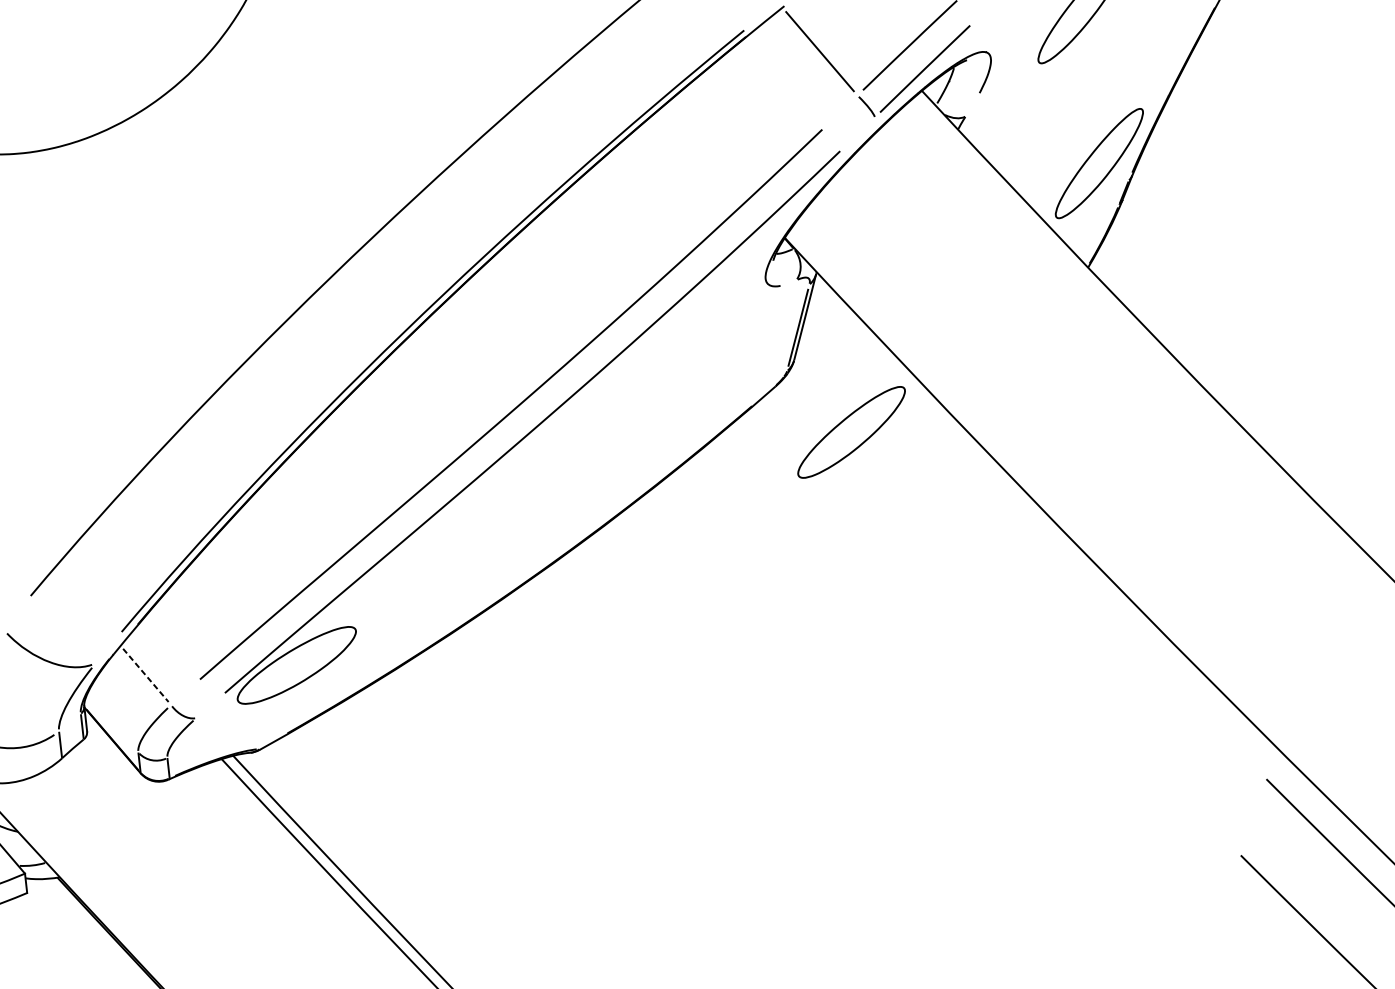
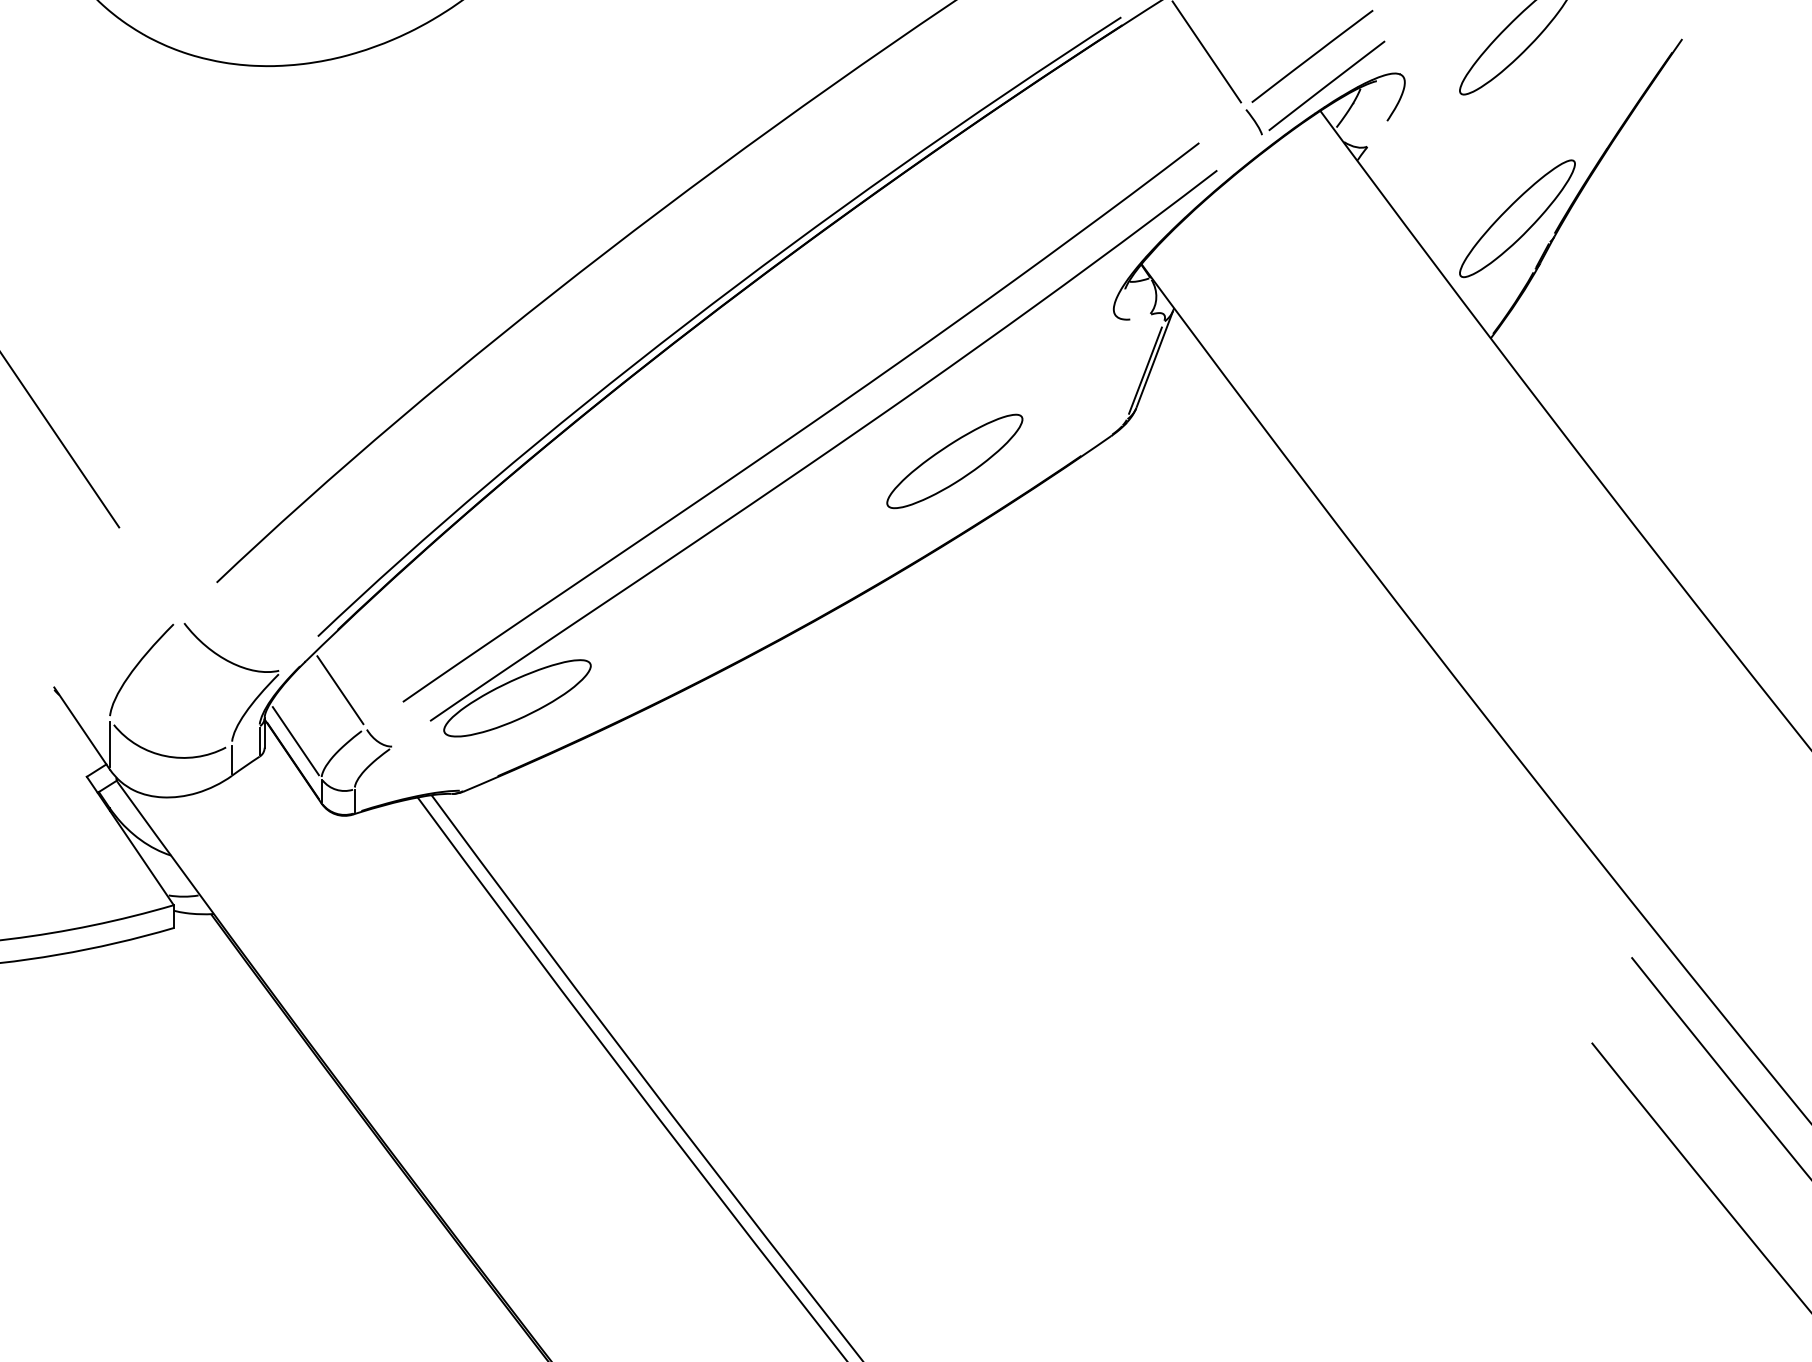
part: (851, 432) -> (954, 461), moved
line: (145, 675) -> (340, 690), dashed -> solid
line: (112, 723) -> (295, 741), added

